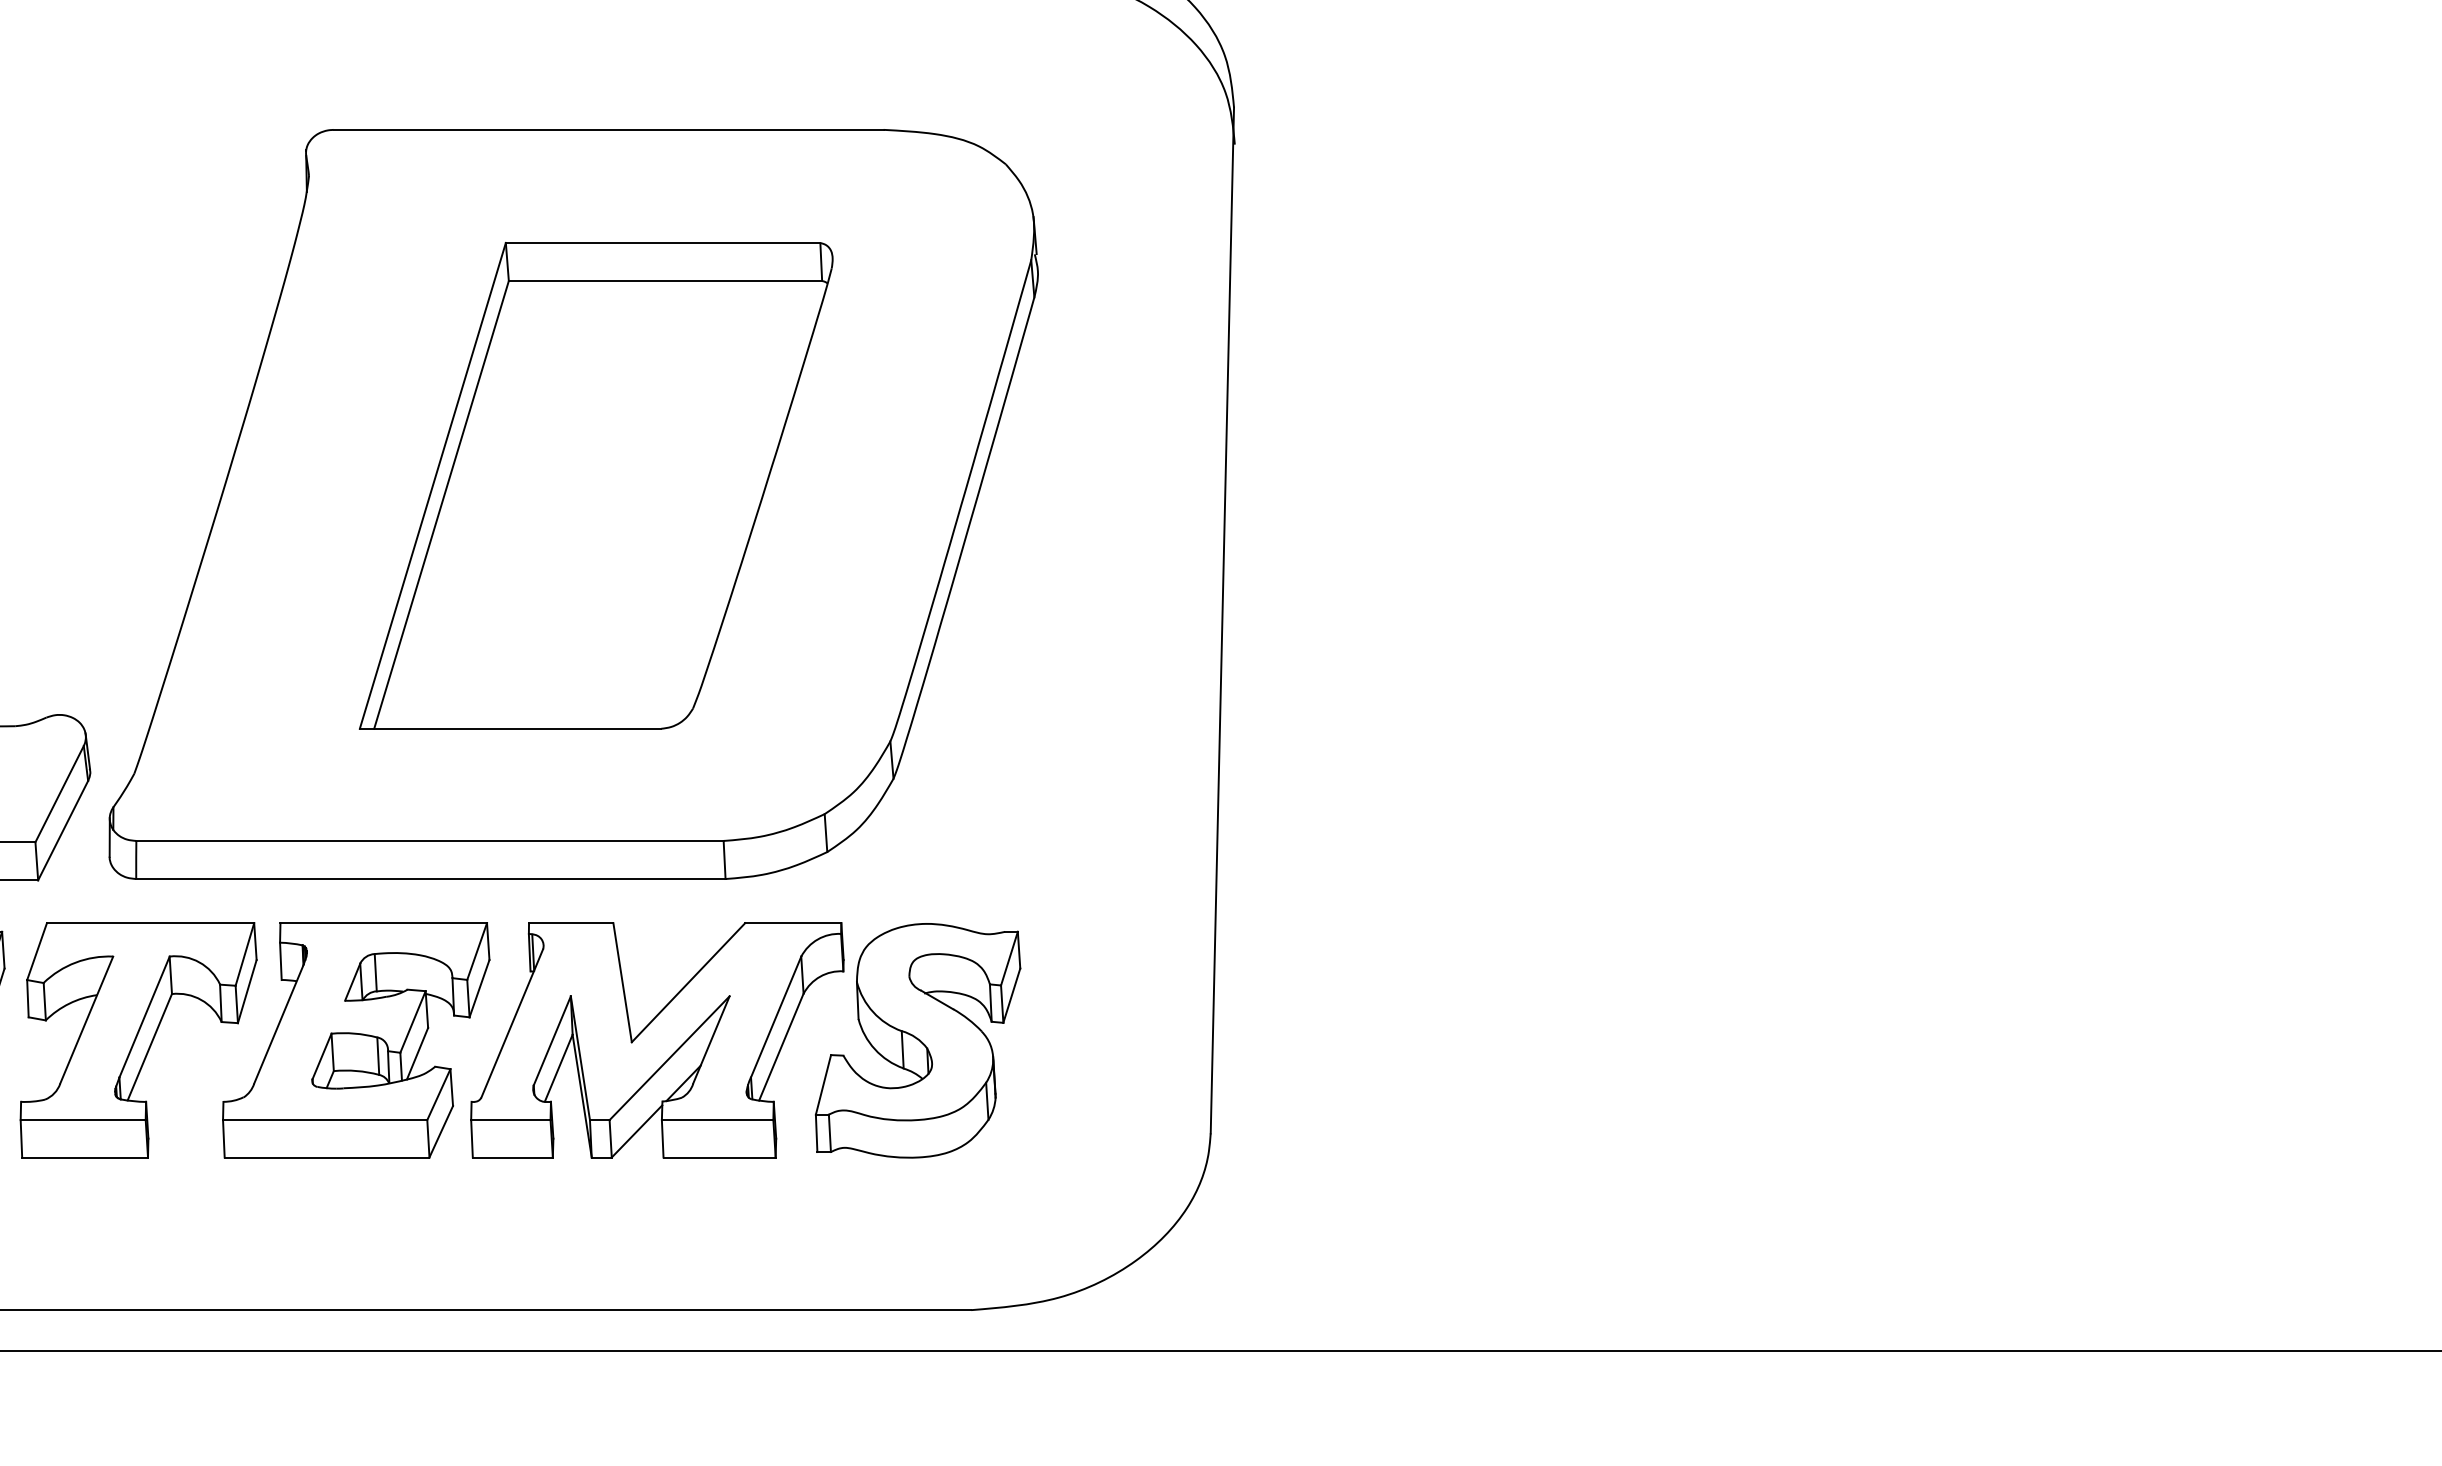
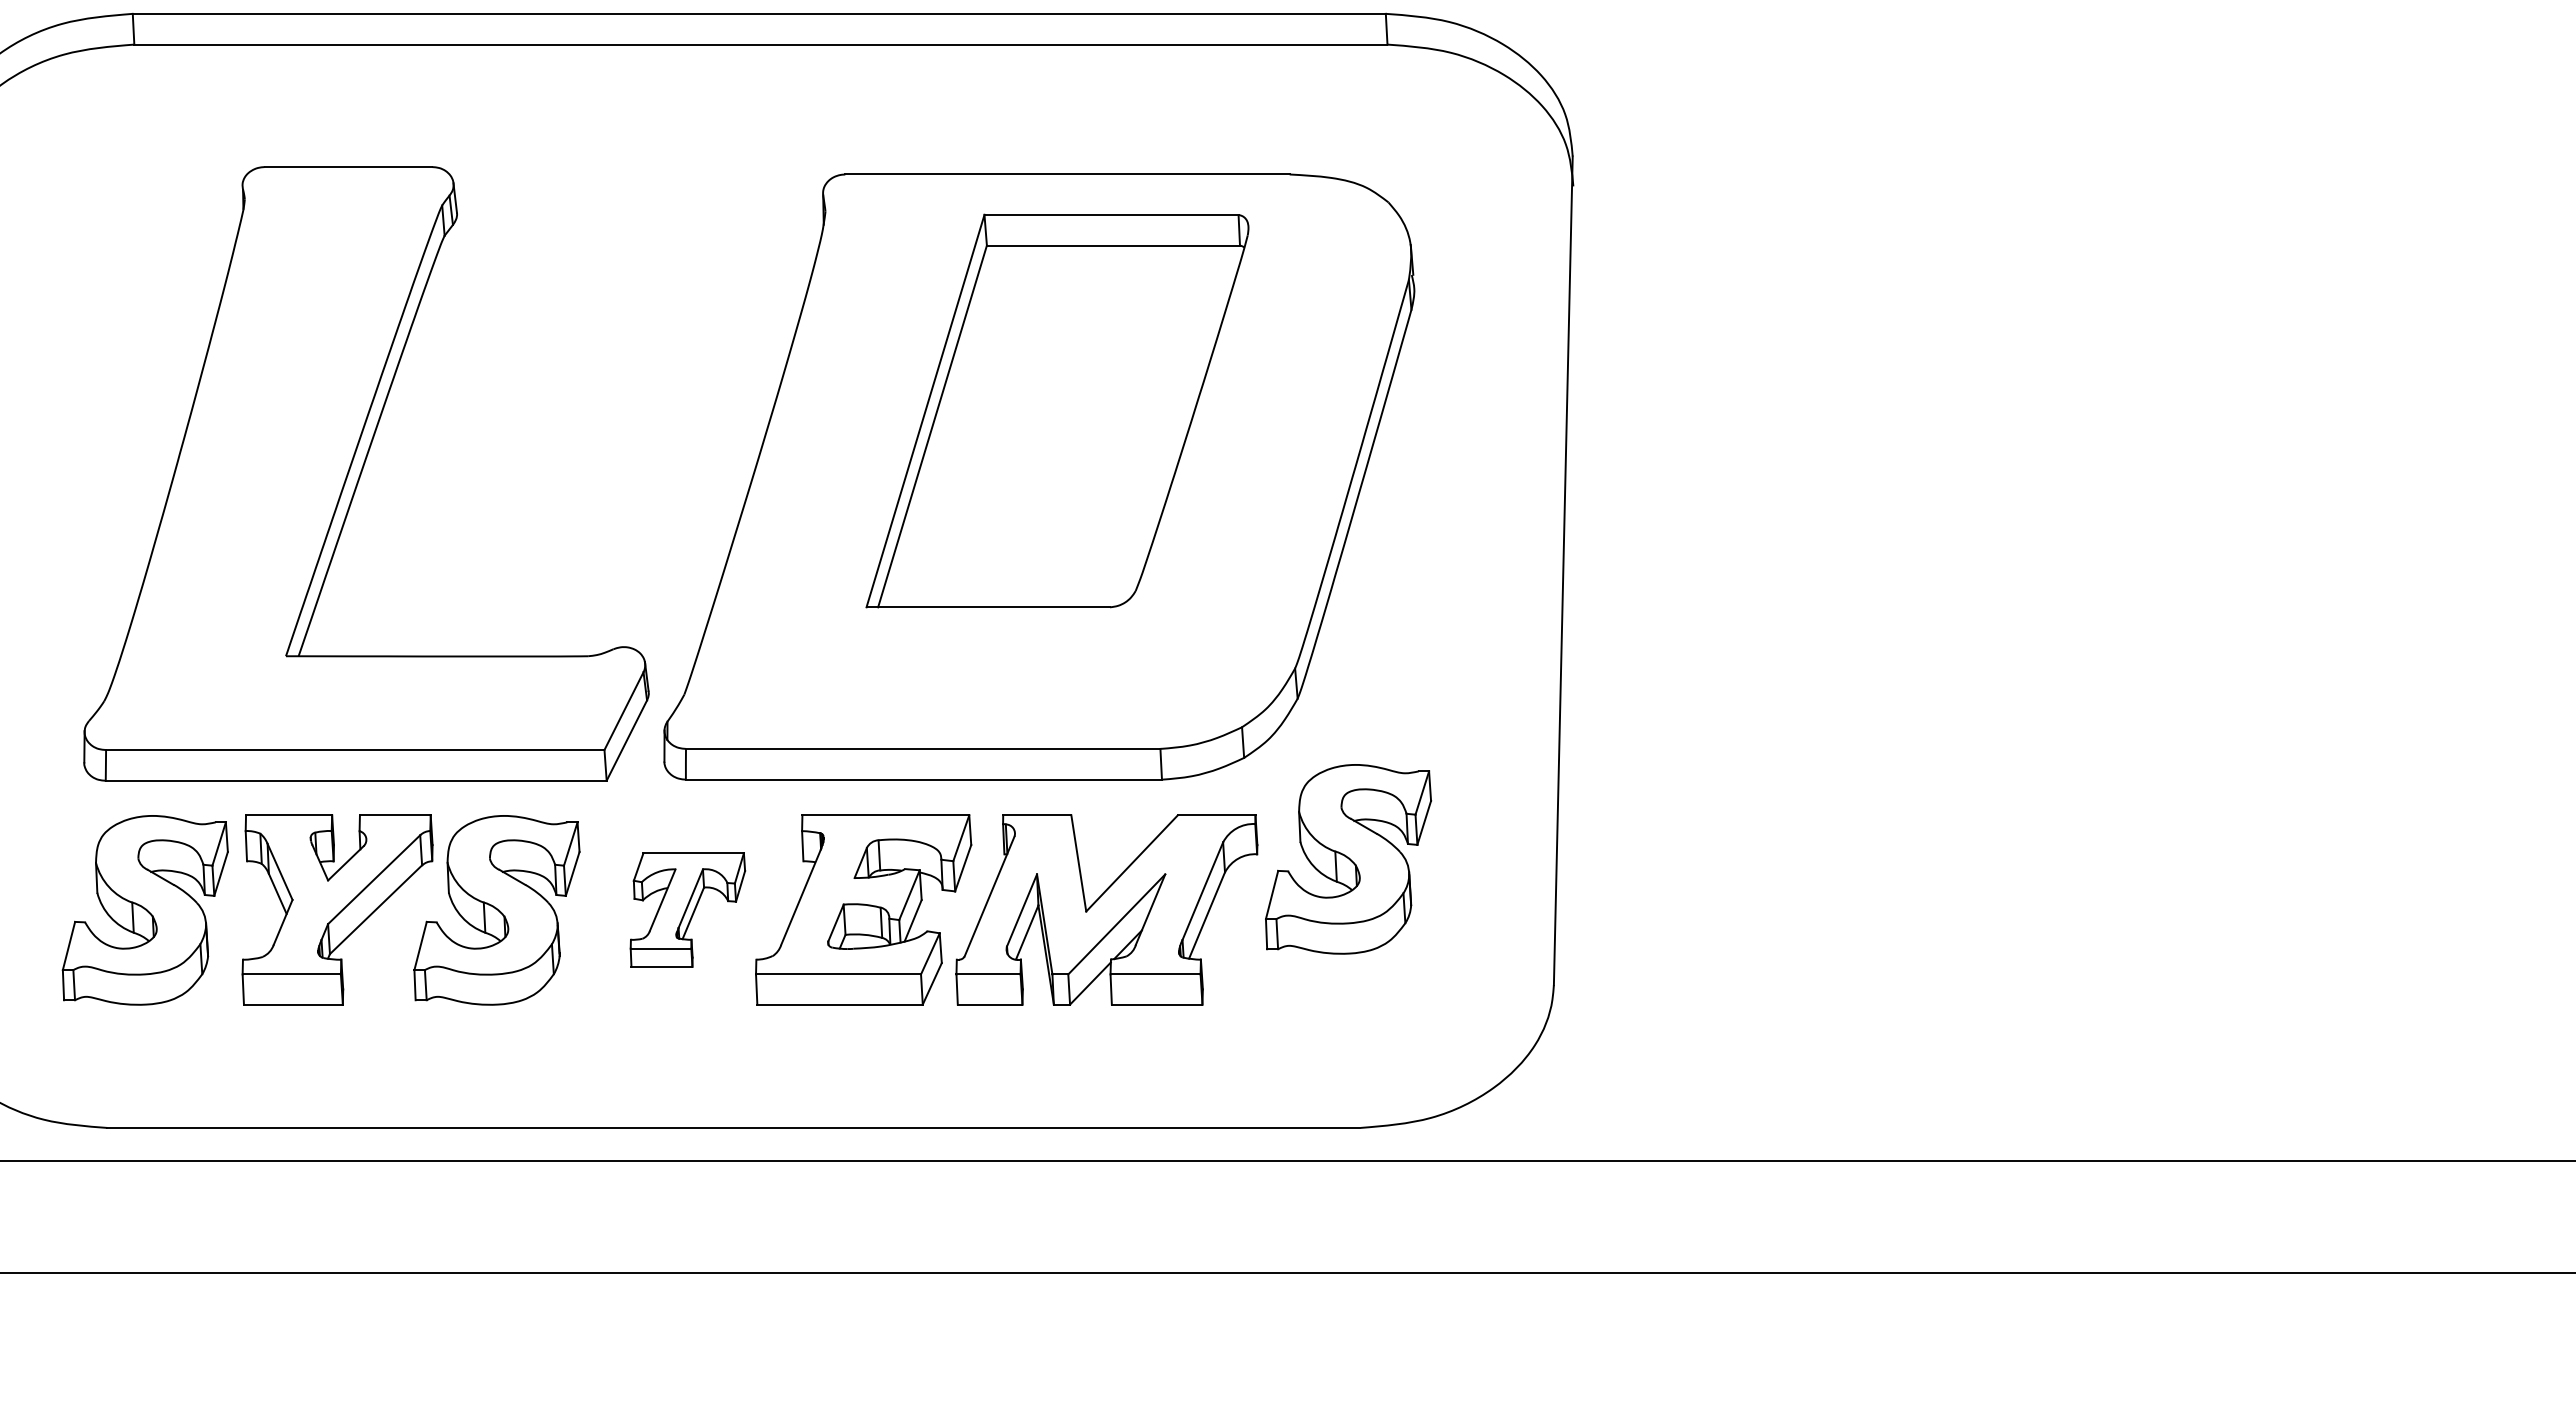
part: (596, 485) -> (1057, 410), moved
part: (138, 1039) -> (687, 909), size x0.6
part: (918, 1040) -> (1348, 859), moved

